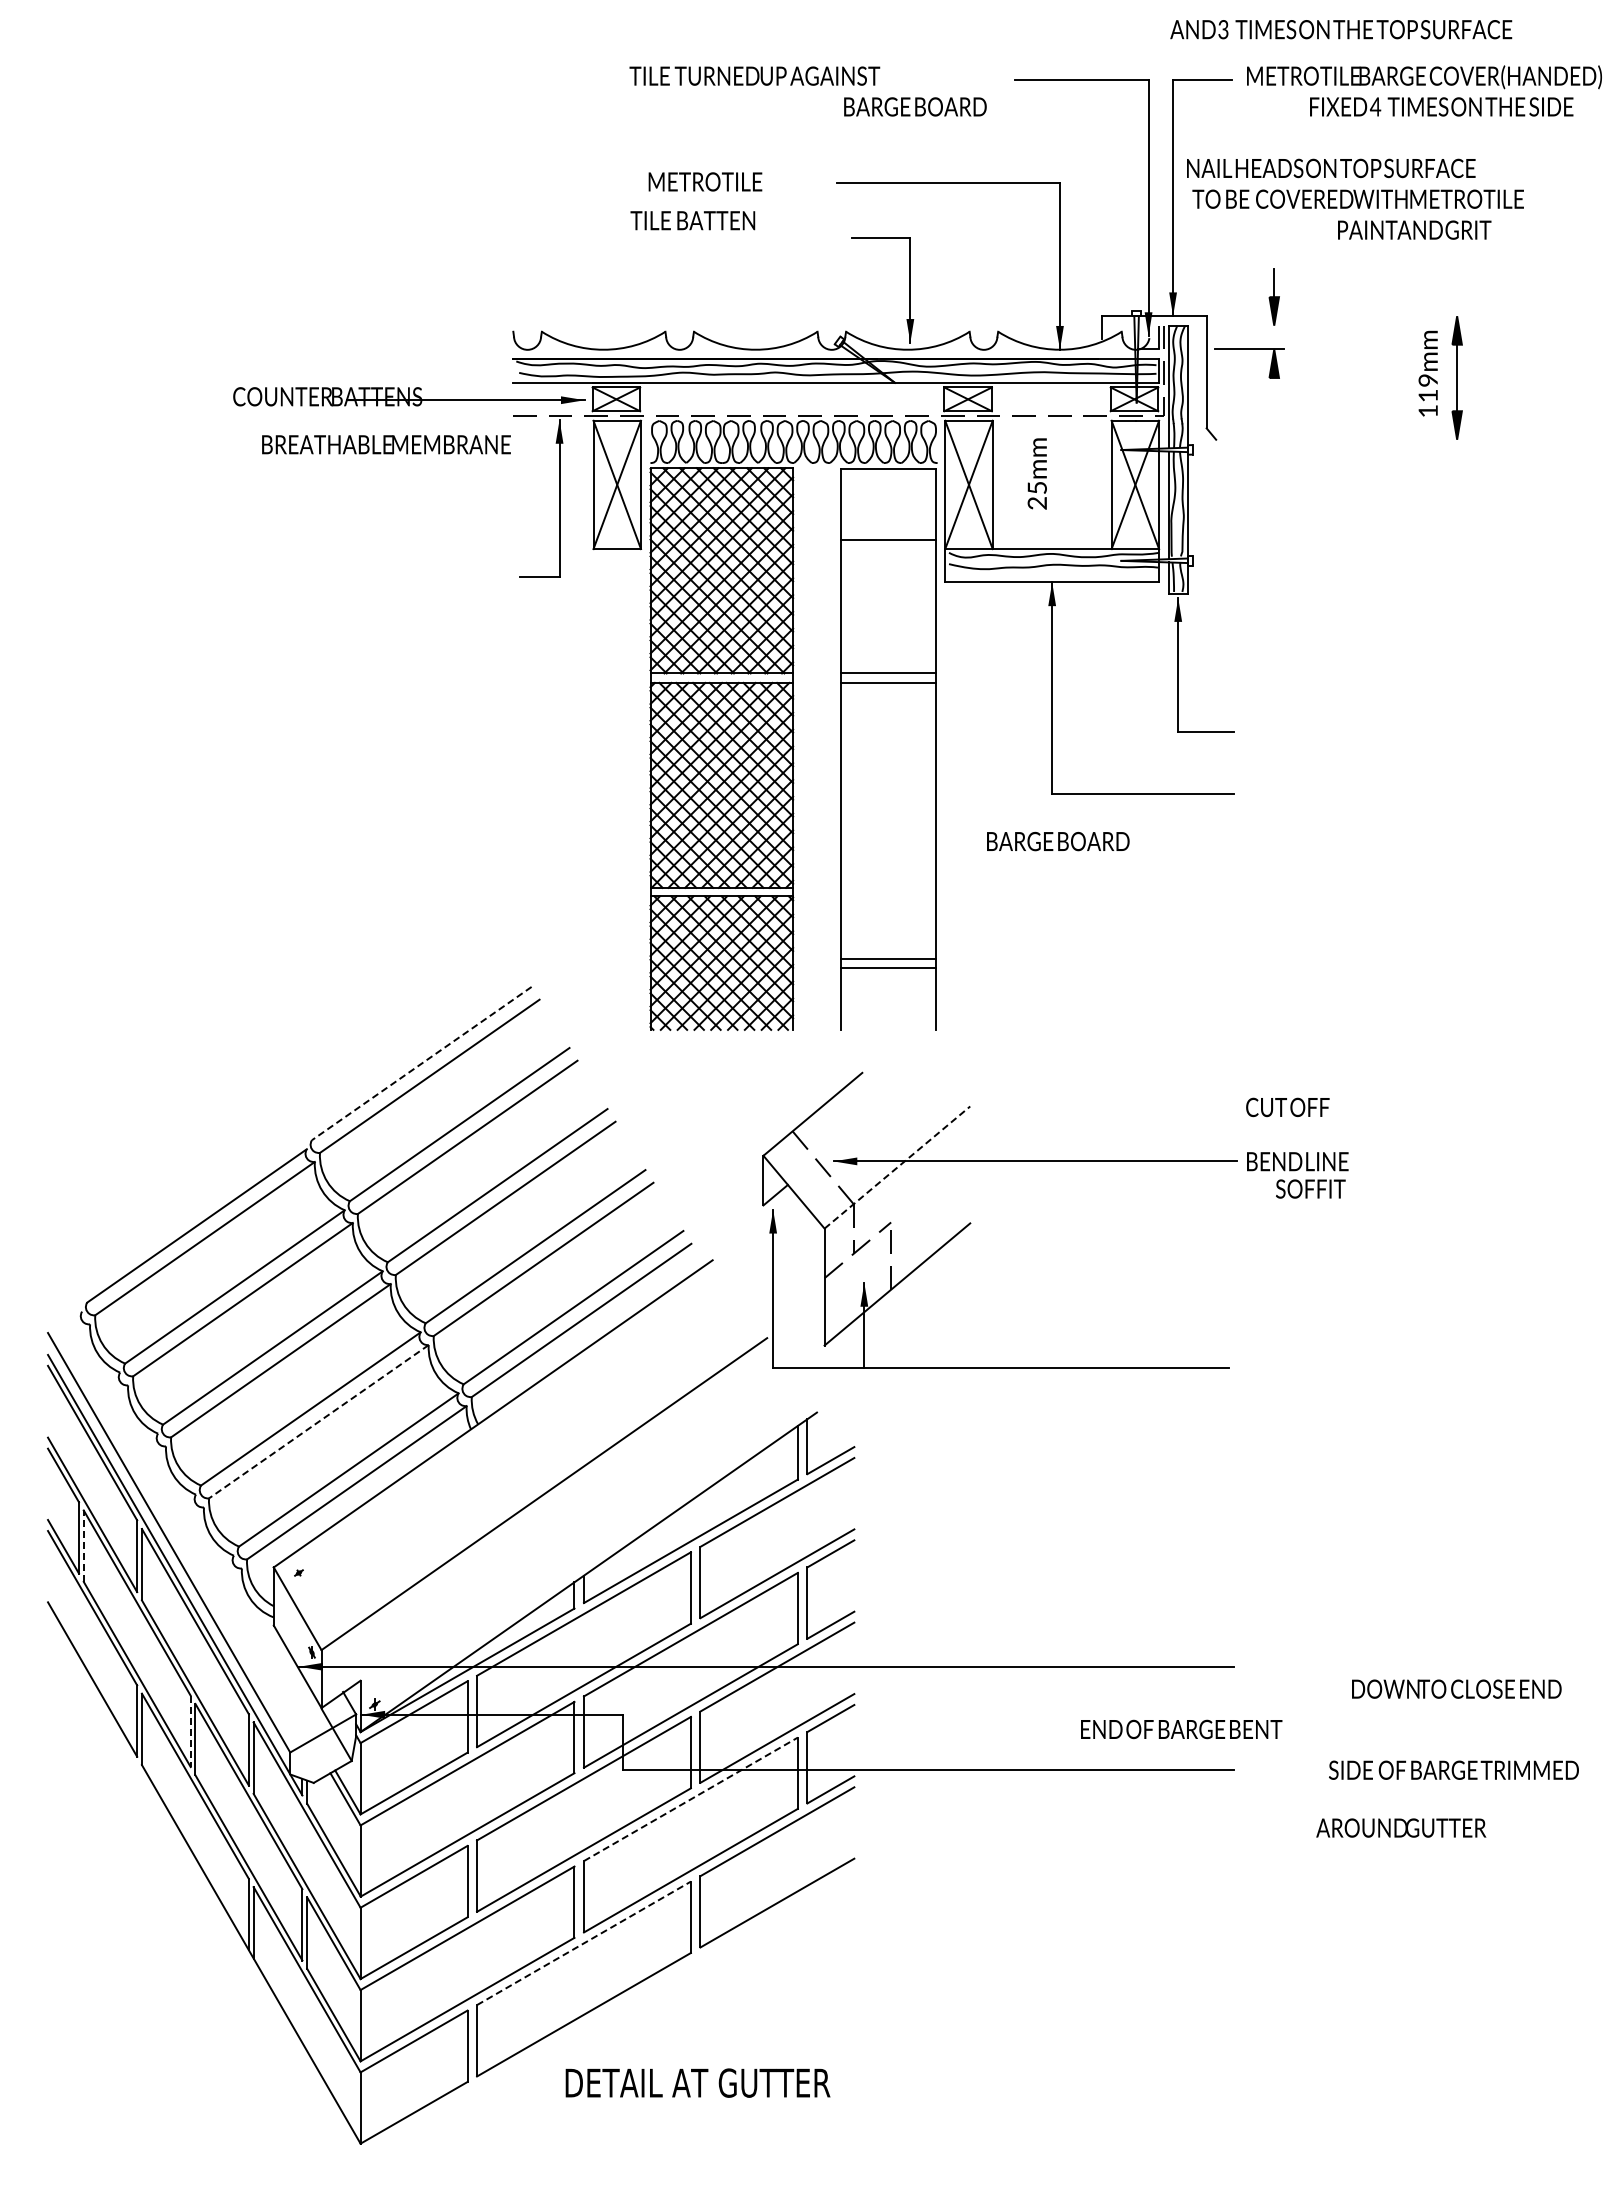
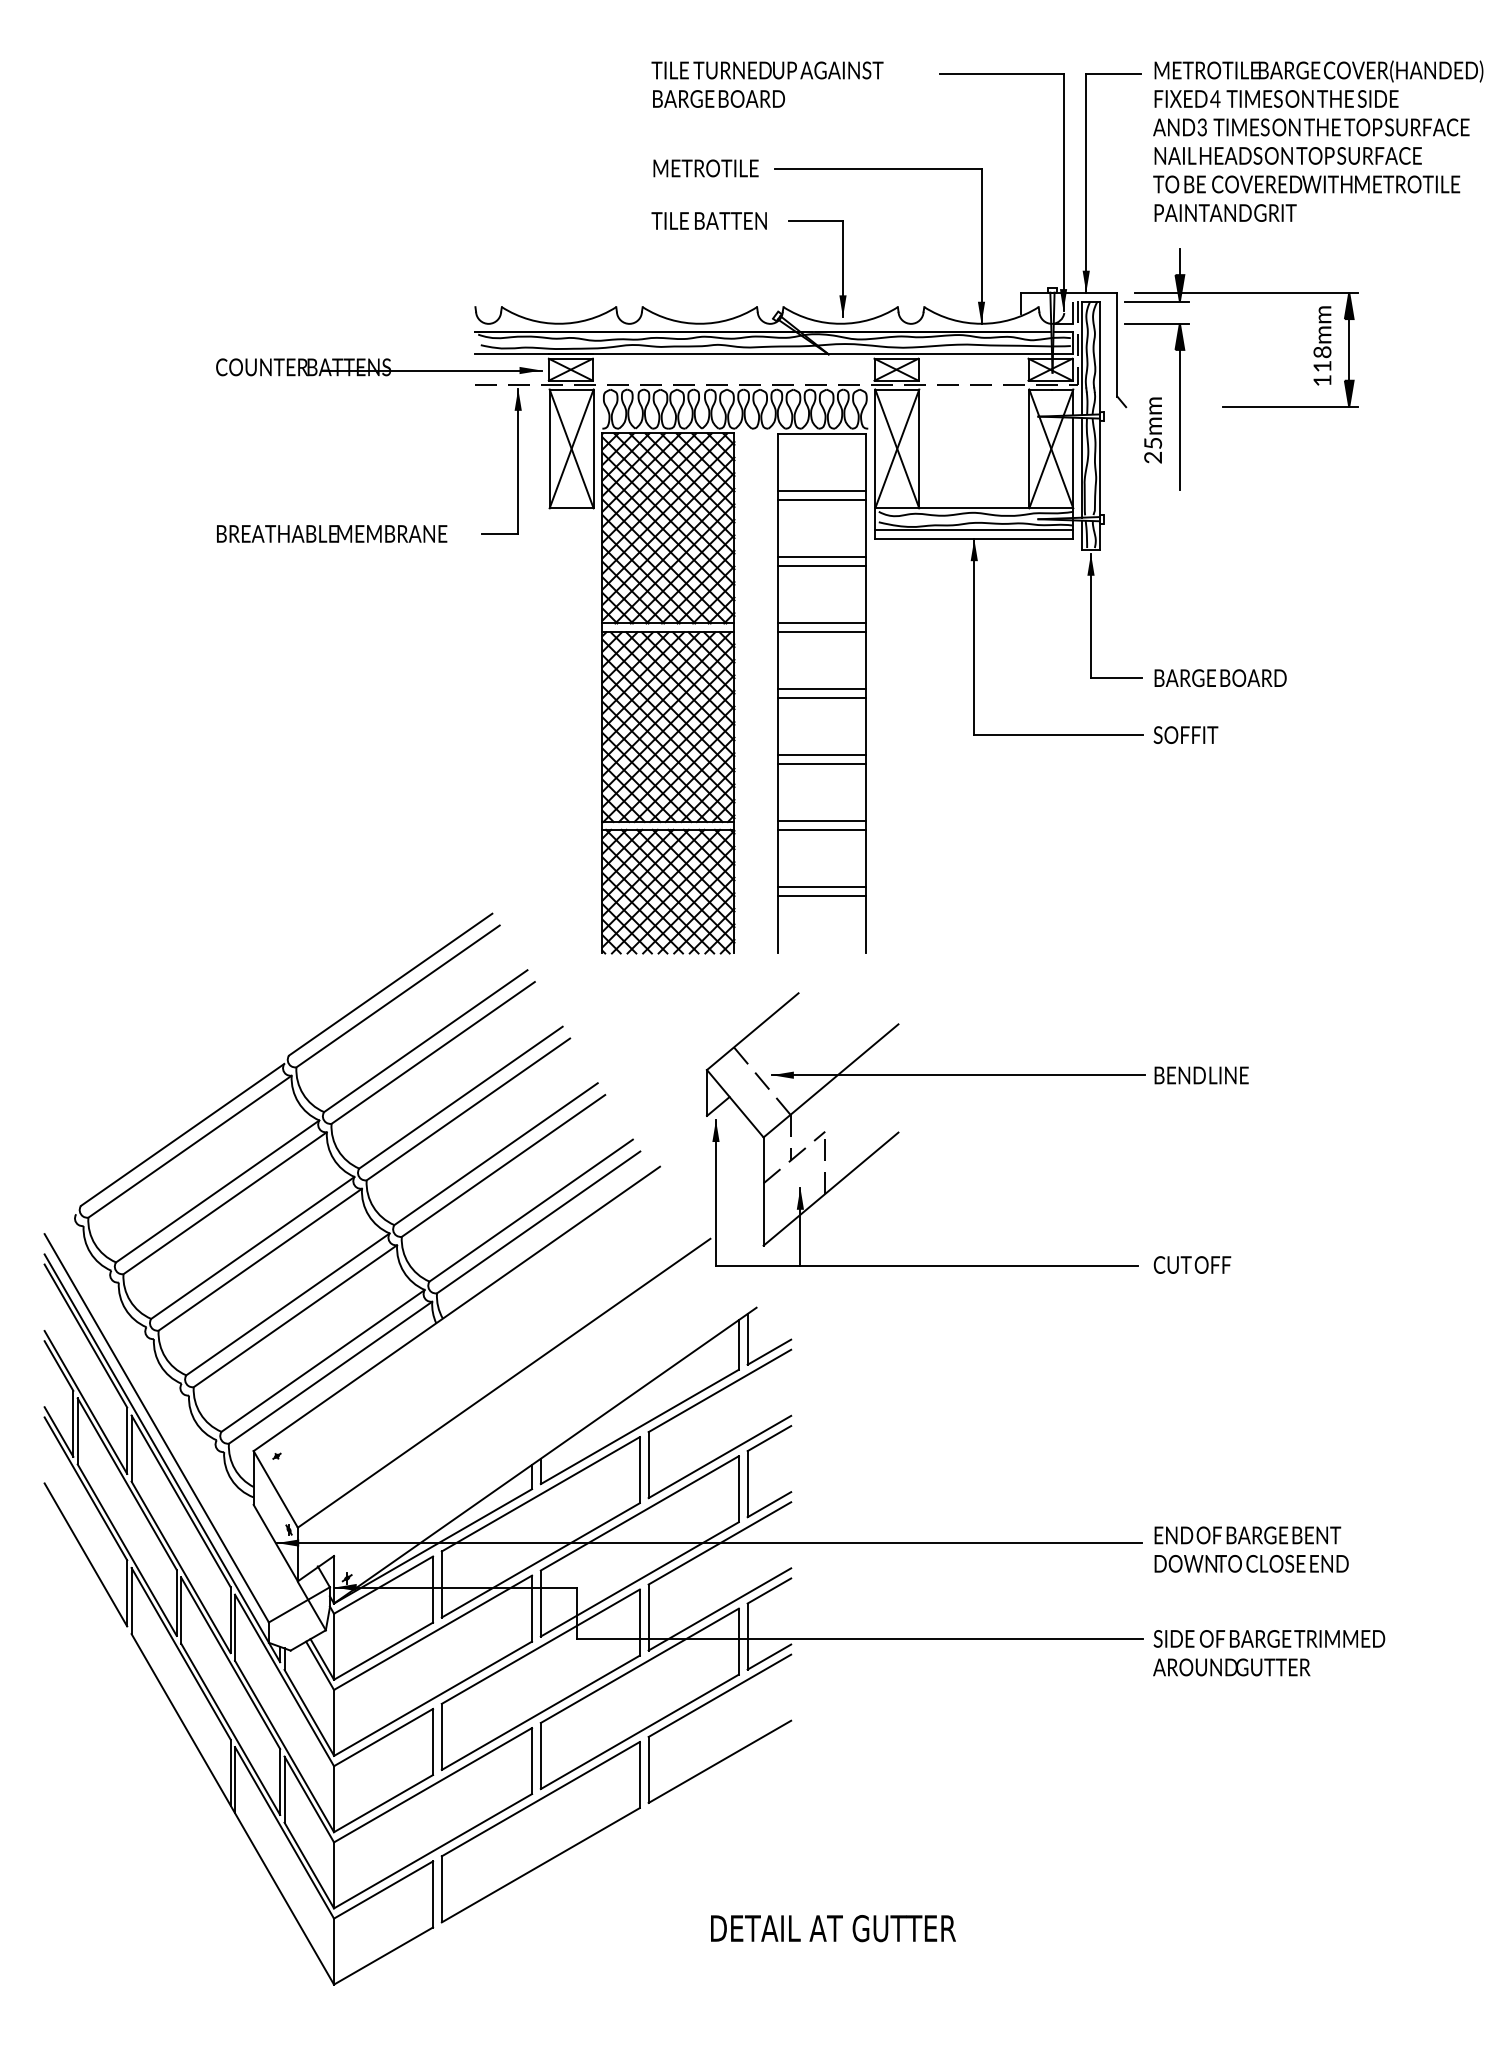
text: (1341, 29) -> (1311, 127), moved
text: (754, 75) -> (767, 69), moved
text: (915, 106) -> (719, 98), moved
text: (1441, 106) -> (1276, 98), moved
text: (1331, 168) -> (1288, 155), moved
text: (705, 181) -> (706, 168), moved
text: (1357, 198) -> (1306, 183), moved
text: (692, 220) -> (708, 220), moved
text: (1414, 229) -> (1225, 212), moved
line: (1345, 316) -> (1245, 293), added
line: (1248, 325) -> (1156, 301), added
text: (1428, 380) -> (1322, 352), 119mm -> 118mm
line: (1393, 439) -> (1290, 406), added
text: (386, 444) -> (332, 533), moved
line: (1274, 452) -> (1180, 418), added
text: (1036, 473) -> (1152, 430), moved
line: (887, 530) -> (821, 491), added
line: (1052, 572) -> (974, 530), added
line: (887, 602) -> (821, 557), added
line: (887, 611) -> (821, 566), added
line: (887, 744) -> (821, 689), added
line: (887, 754) -> (821, 698), added
line: (887, 816) -> (821, 755), added
line: (887, 825) -> (821, 764), added
text: (1058, 841) -> (1220, 678), moved
line: (887, 887) -> (821, 821), added
line: (887, 896) -> (821, 829), added
line: (421, 1063) -> (390, 984), dashed -> solid
text: (1287, 1107) -> (1192, 1265), moved
line: (897, 1167) -> (831, 1080), dashed -> solid
text: (1310, 1188) -> (1185, 734), moved
line: (318, 1421) -> (295, 1316), dashed -> solid
line: (83, 1546) -> (77, 1431), dashed -> solid
text: (1456, 1688) -> (1251, 1563), moved
text: (1181, 1729) -> (1247, 1535), moved
line: (190, 1731) -> (176, 1603), dashed -> solid
text: (1453, 1769) -> (1269, 1638), moved
line: (691, 1799) -> (640, 1665), dashed -> solid
text: (1401, 1827) -> (1231, 1666), moved
line: (584, 1943) -> (541, 1799), dashed -> solid
text: (697, 2082) -> (832, 1927), moved

